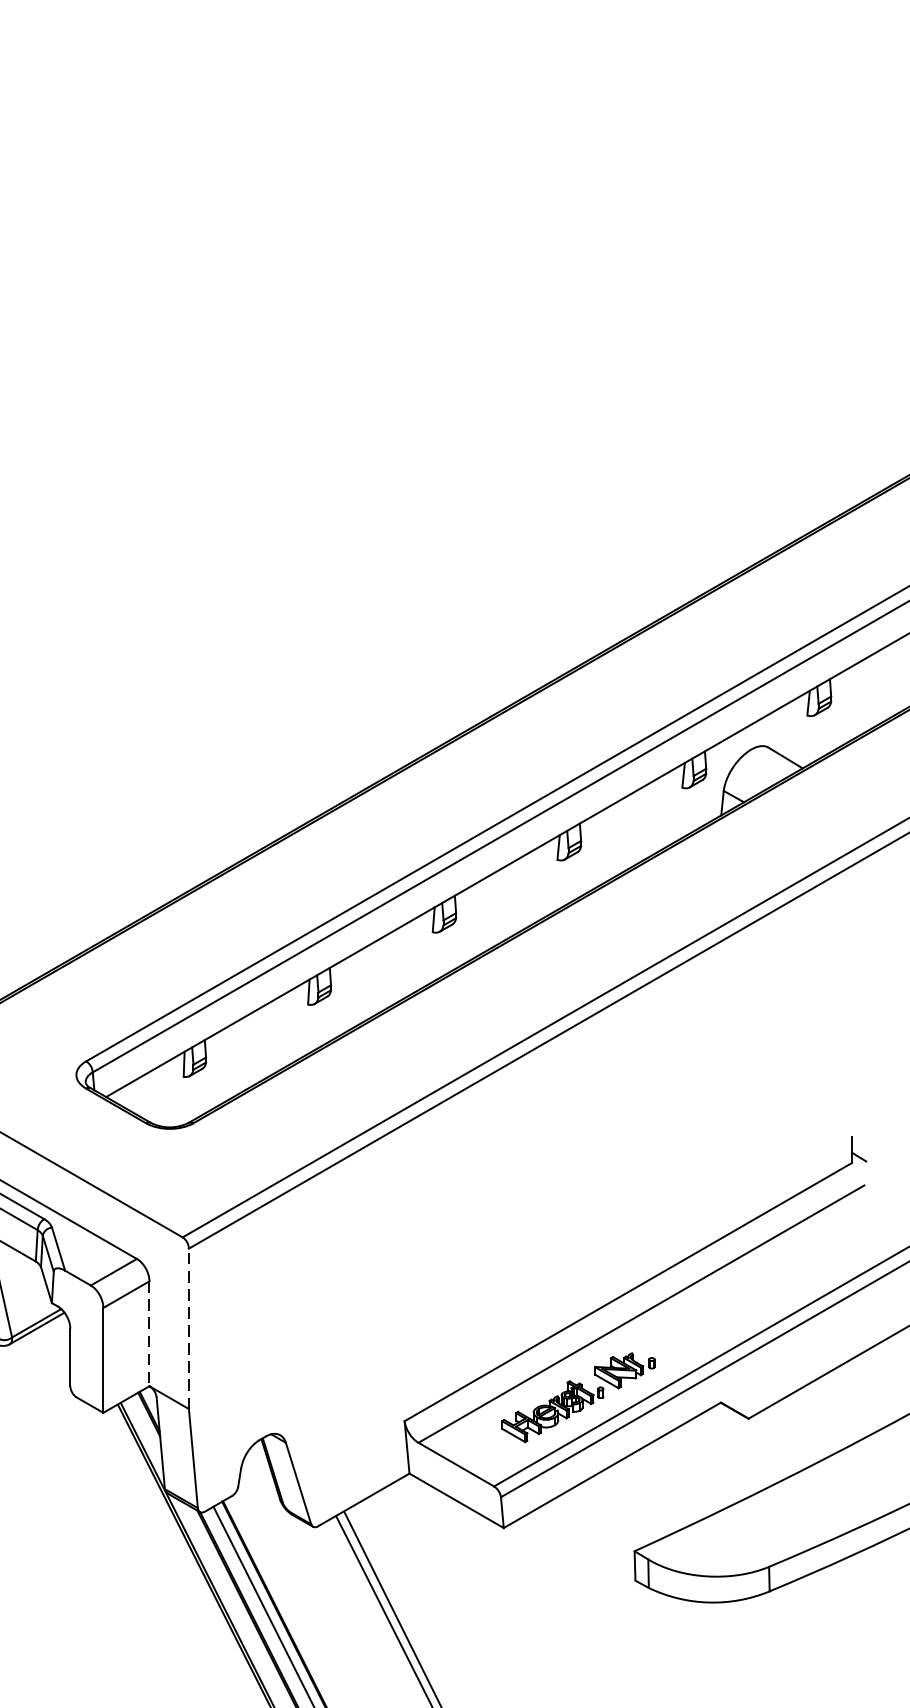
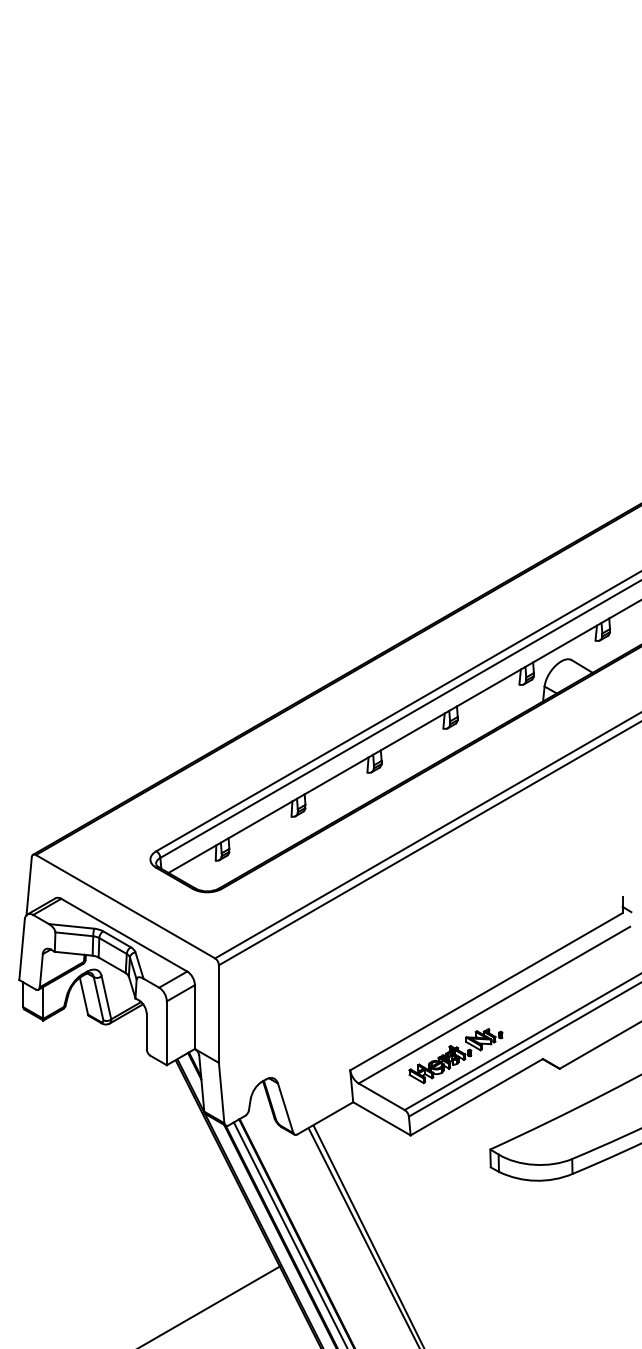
line: (188, 1329) -> (218, 1014), dashed -> solid
line: (148, 1334) -> (194, 1017), dashed -> solid

